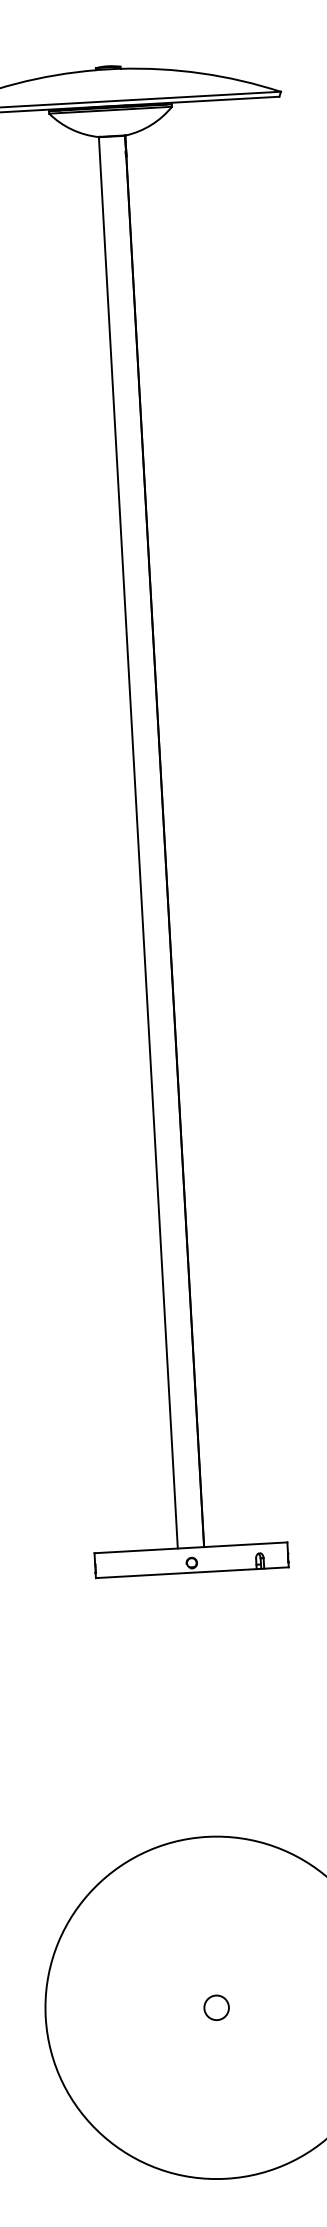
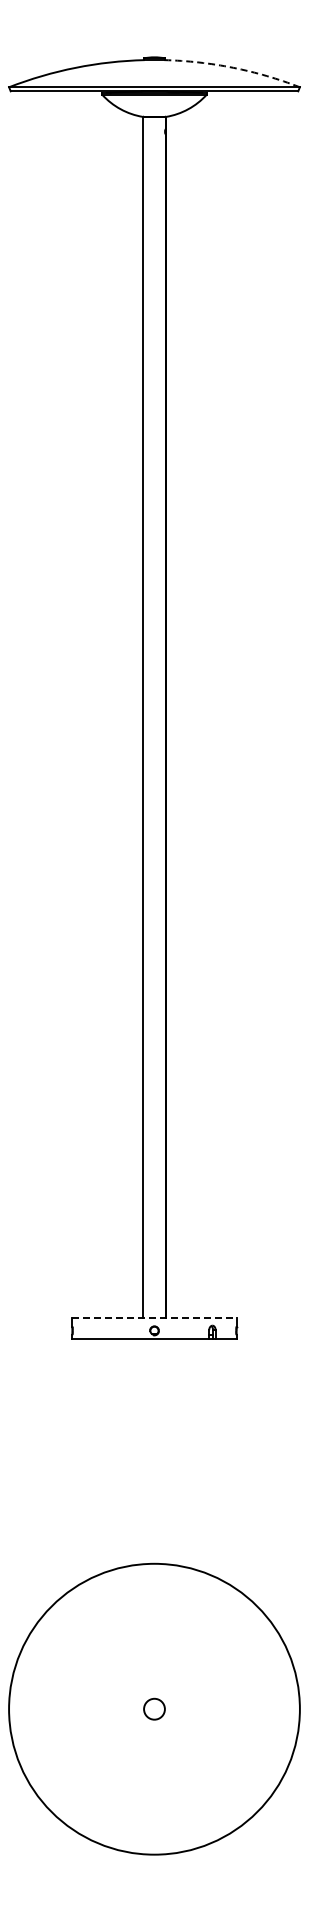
arc: (201, 72) -> (233, 67), solid -> dashed
line: (190, 1547) -> (154, 1317), solid -> dashed

